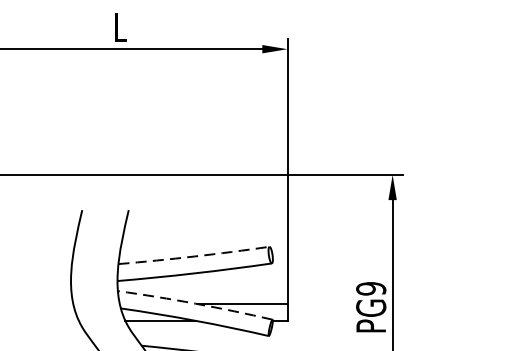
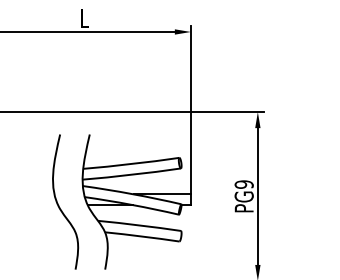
arc: (194, 257) -> (131, 164), dashed -> solid
arc: (195, 304) -> (132, 194), dashed -> solid

